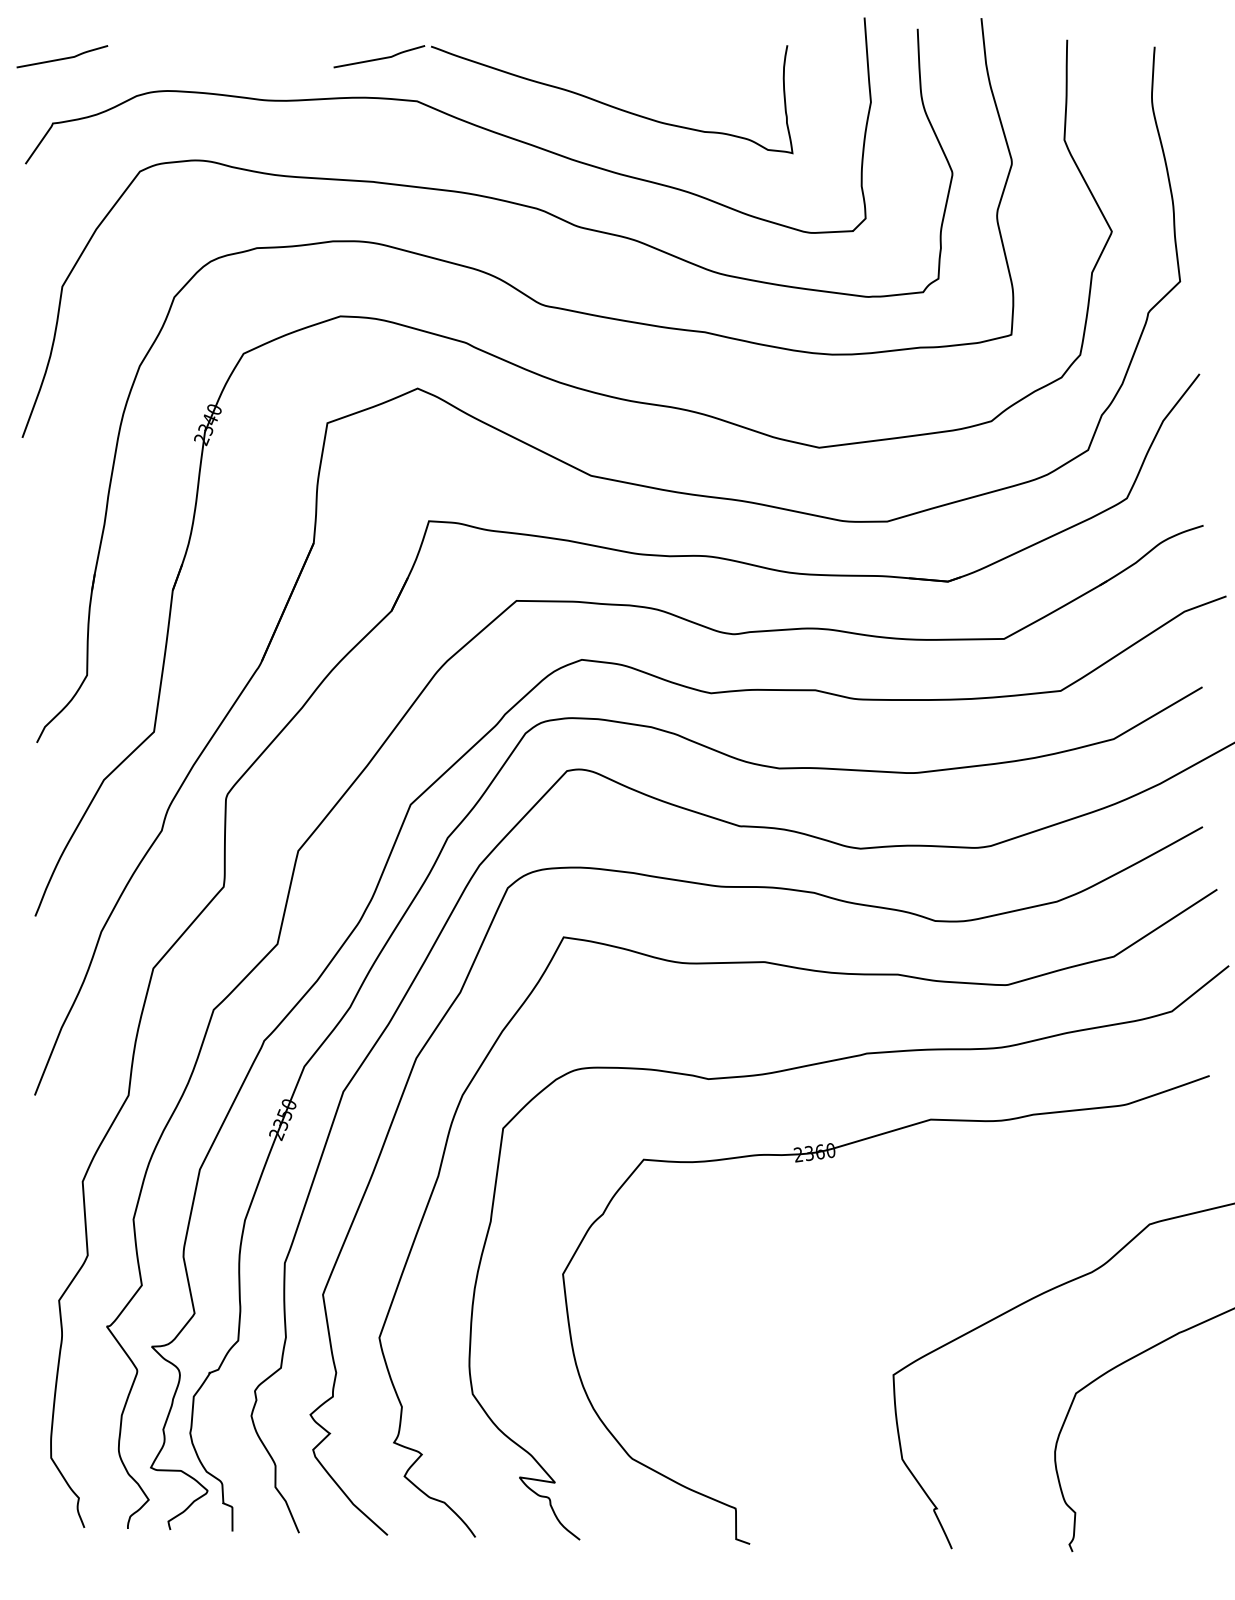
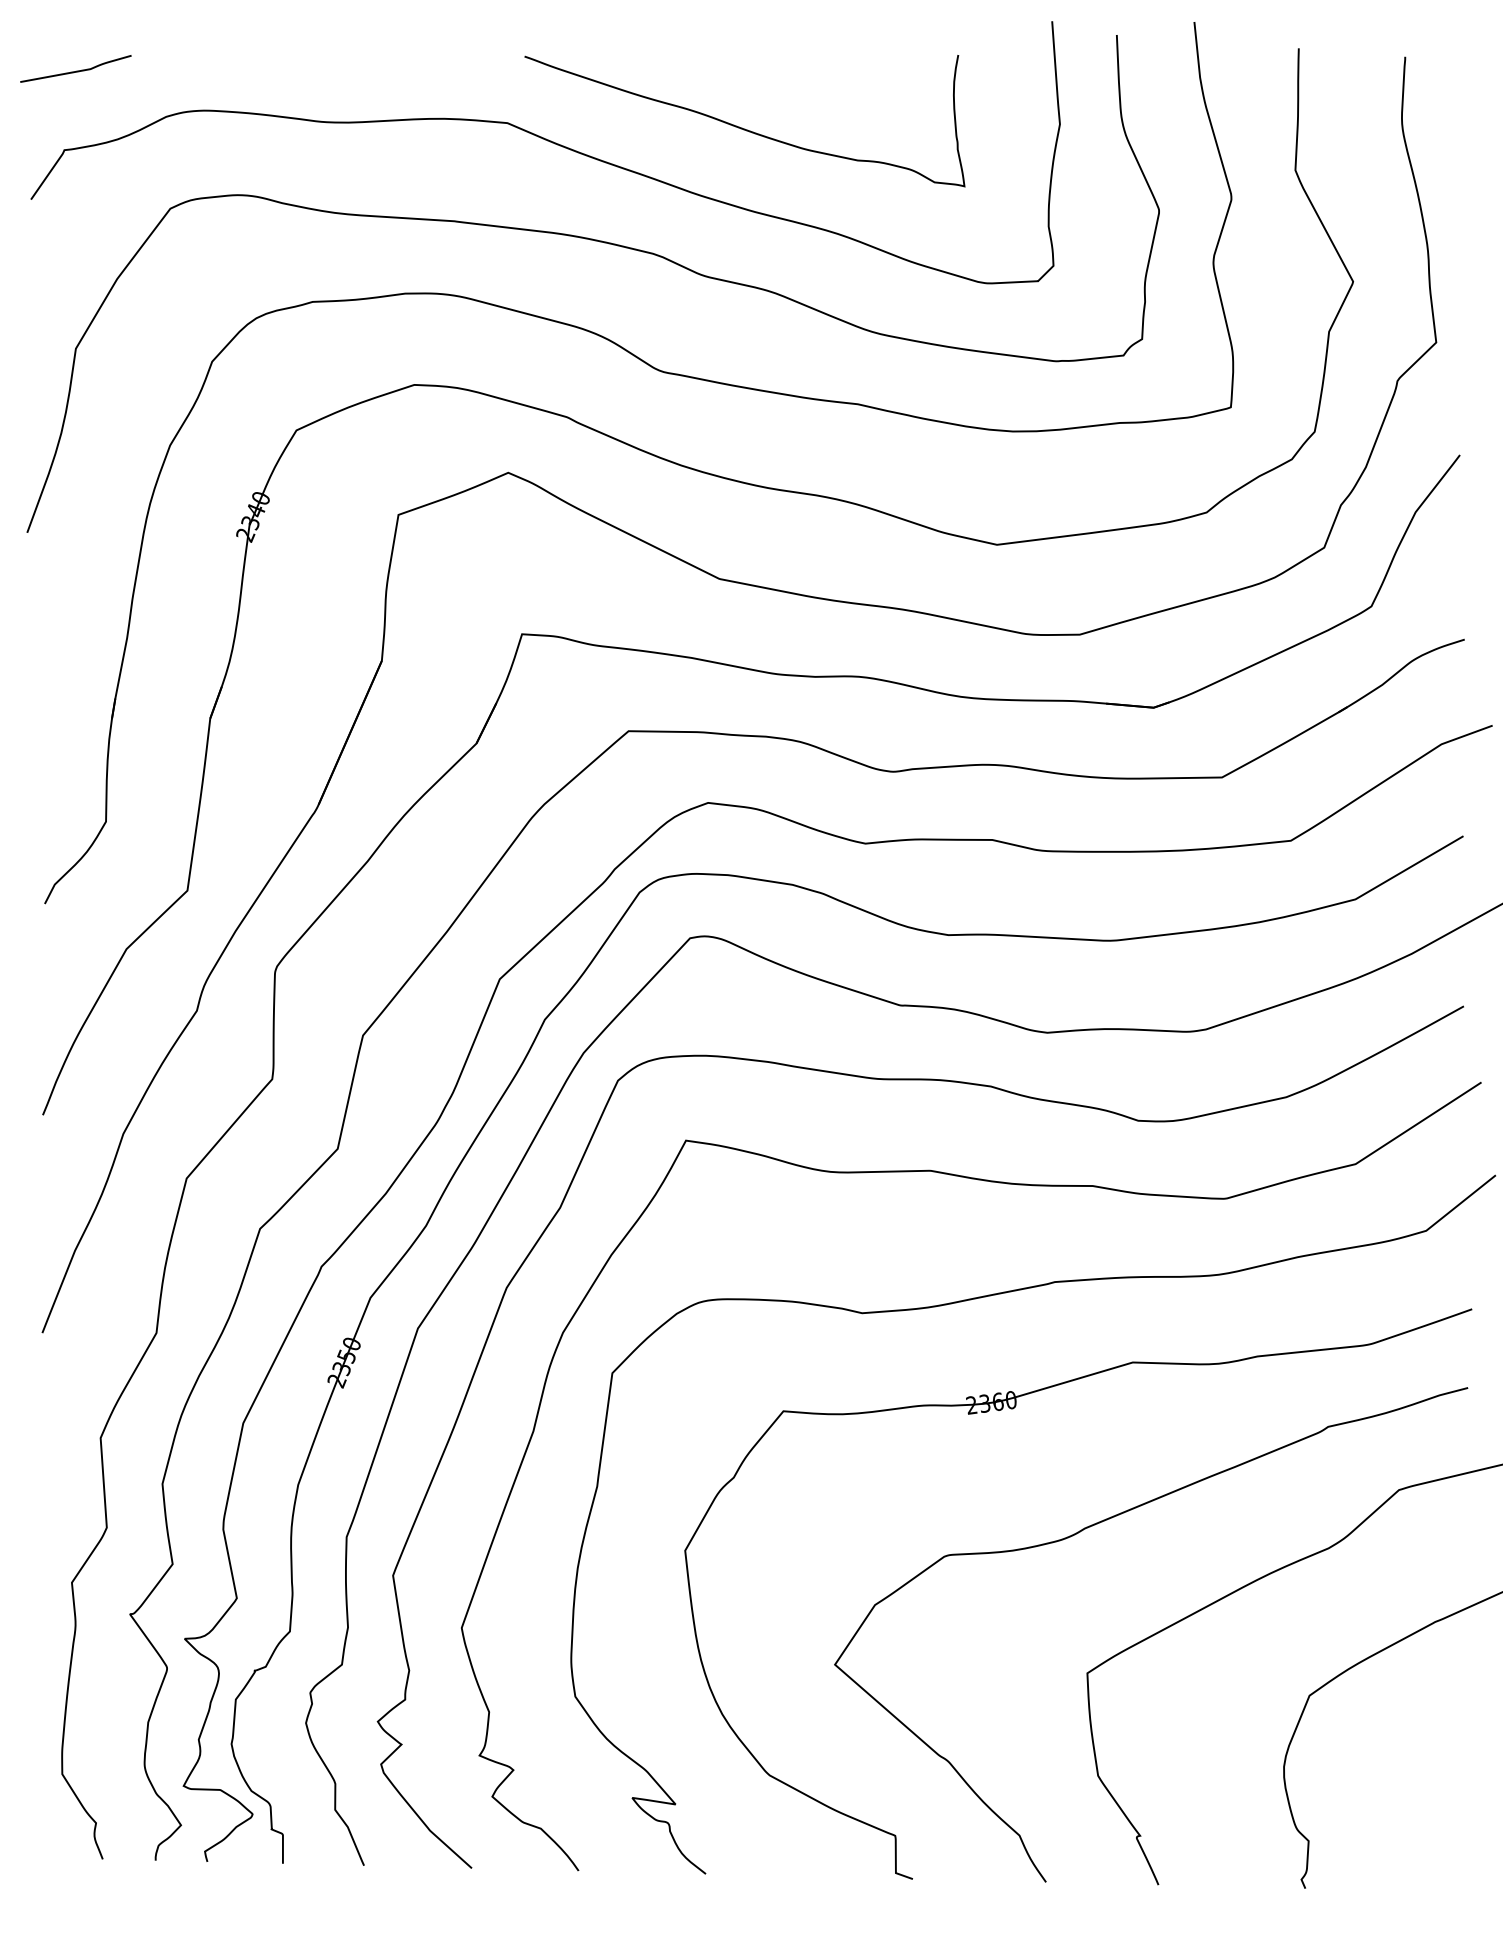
curve: (379, 58) -> (461, 71), removed
curve: (910, 1249) -> (1108, 1520), added

